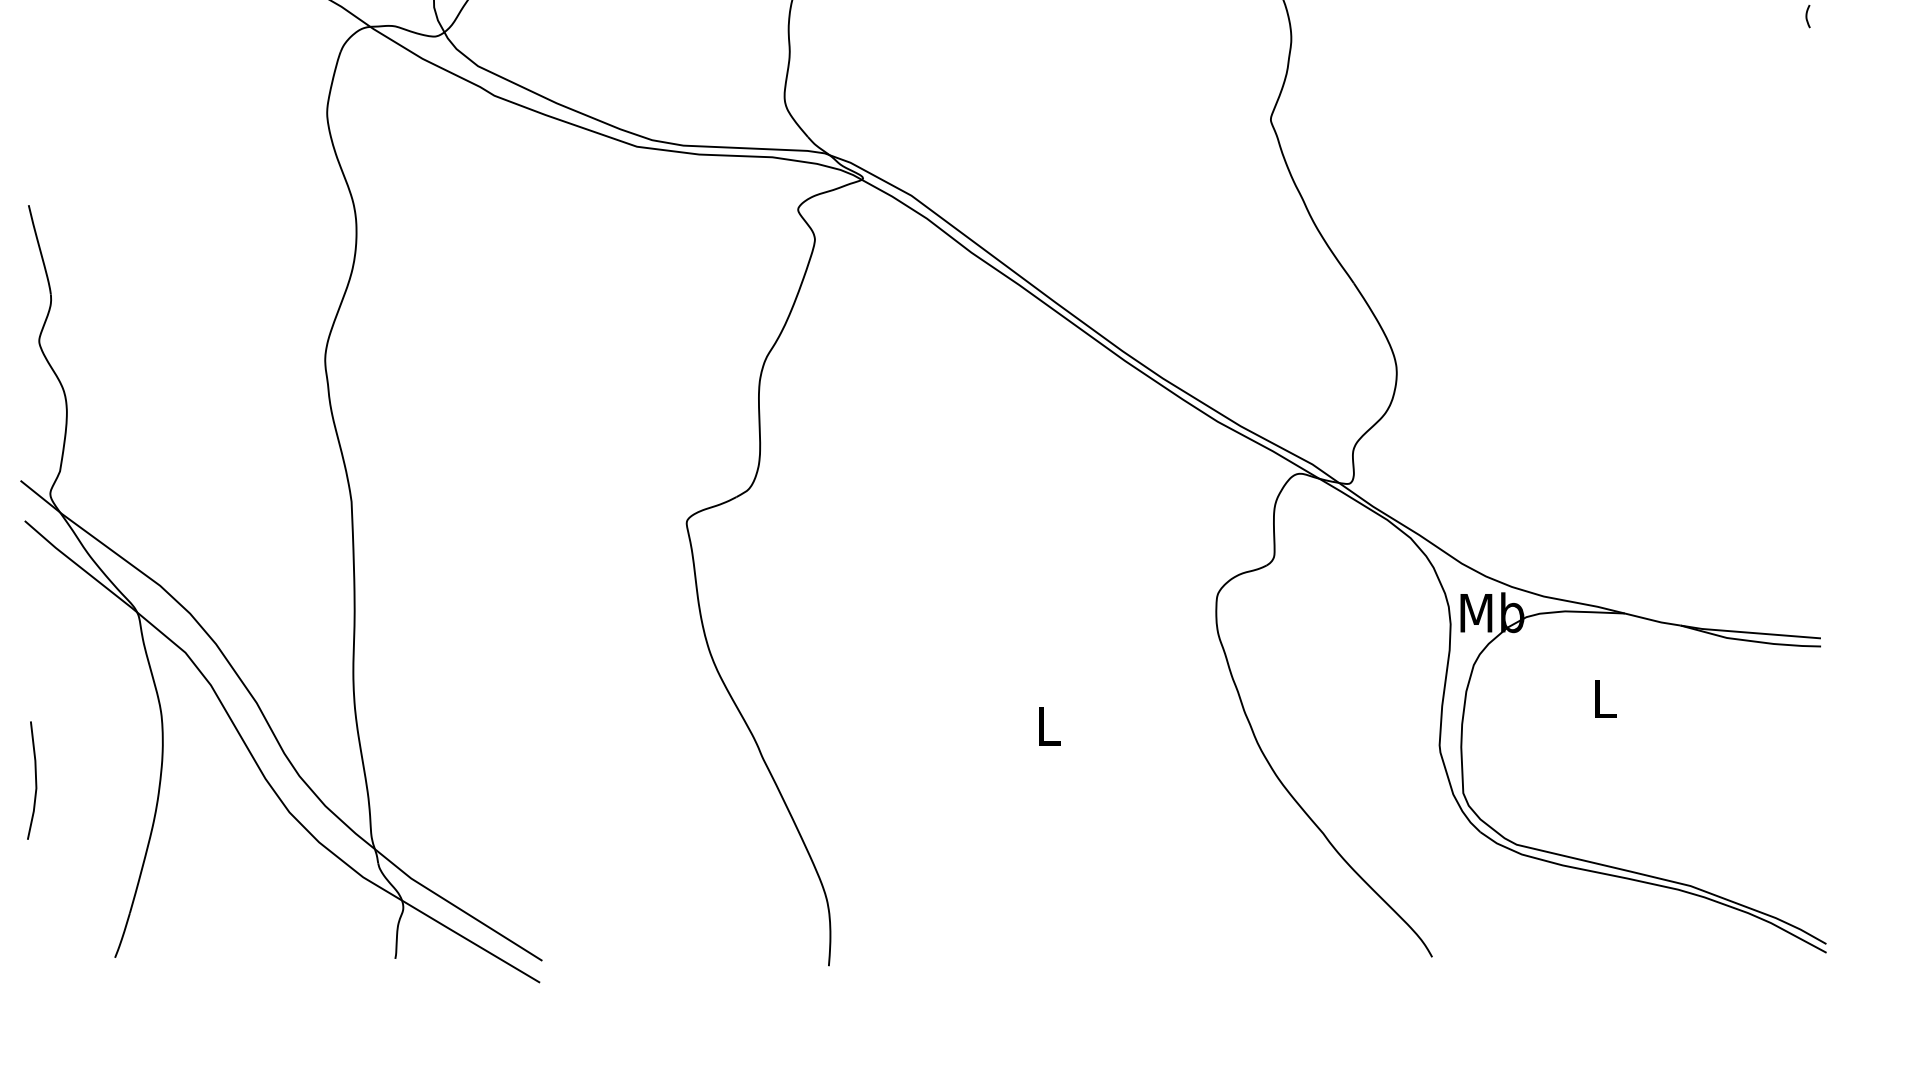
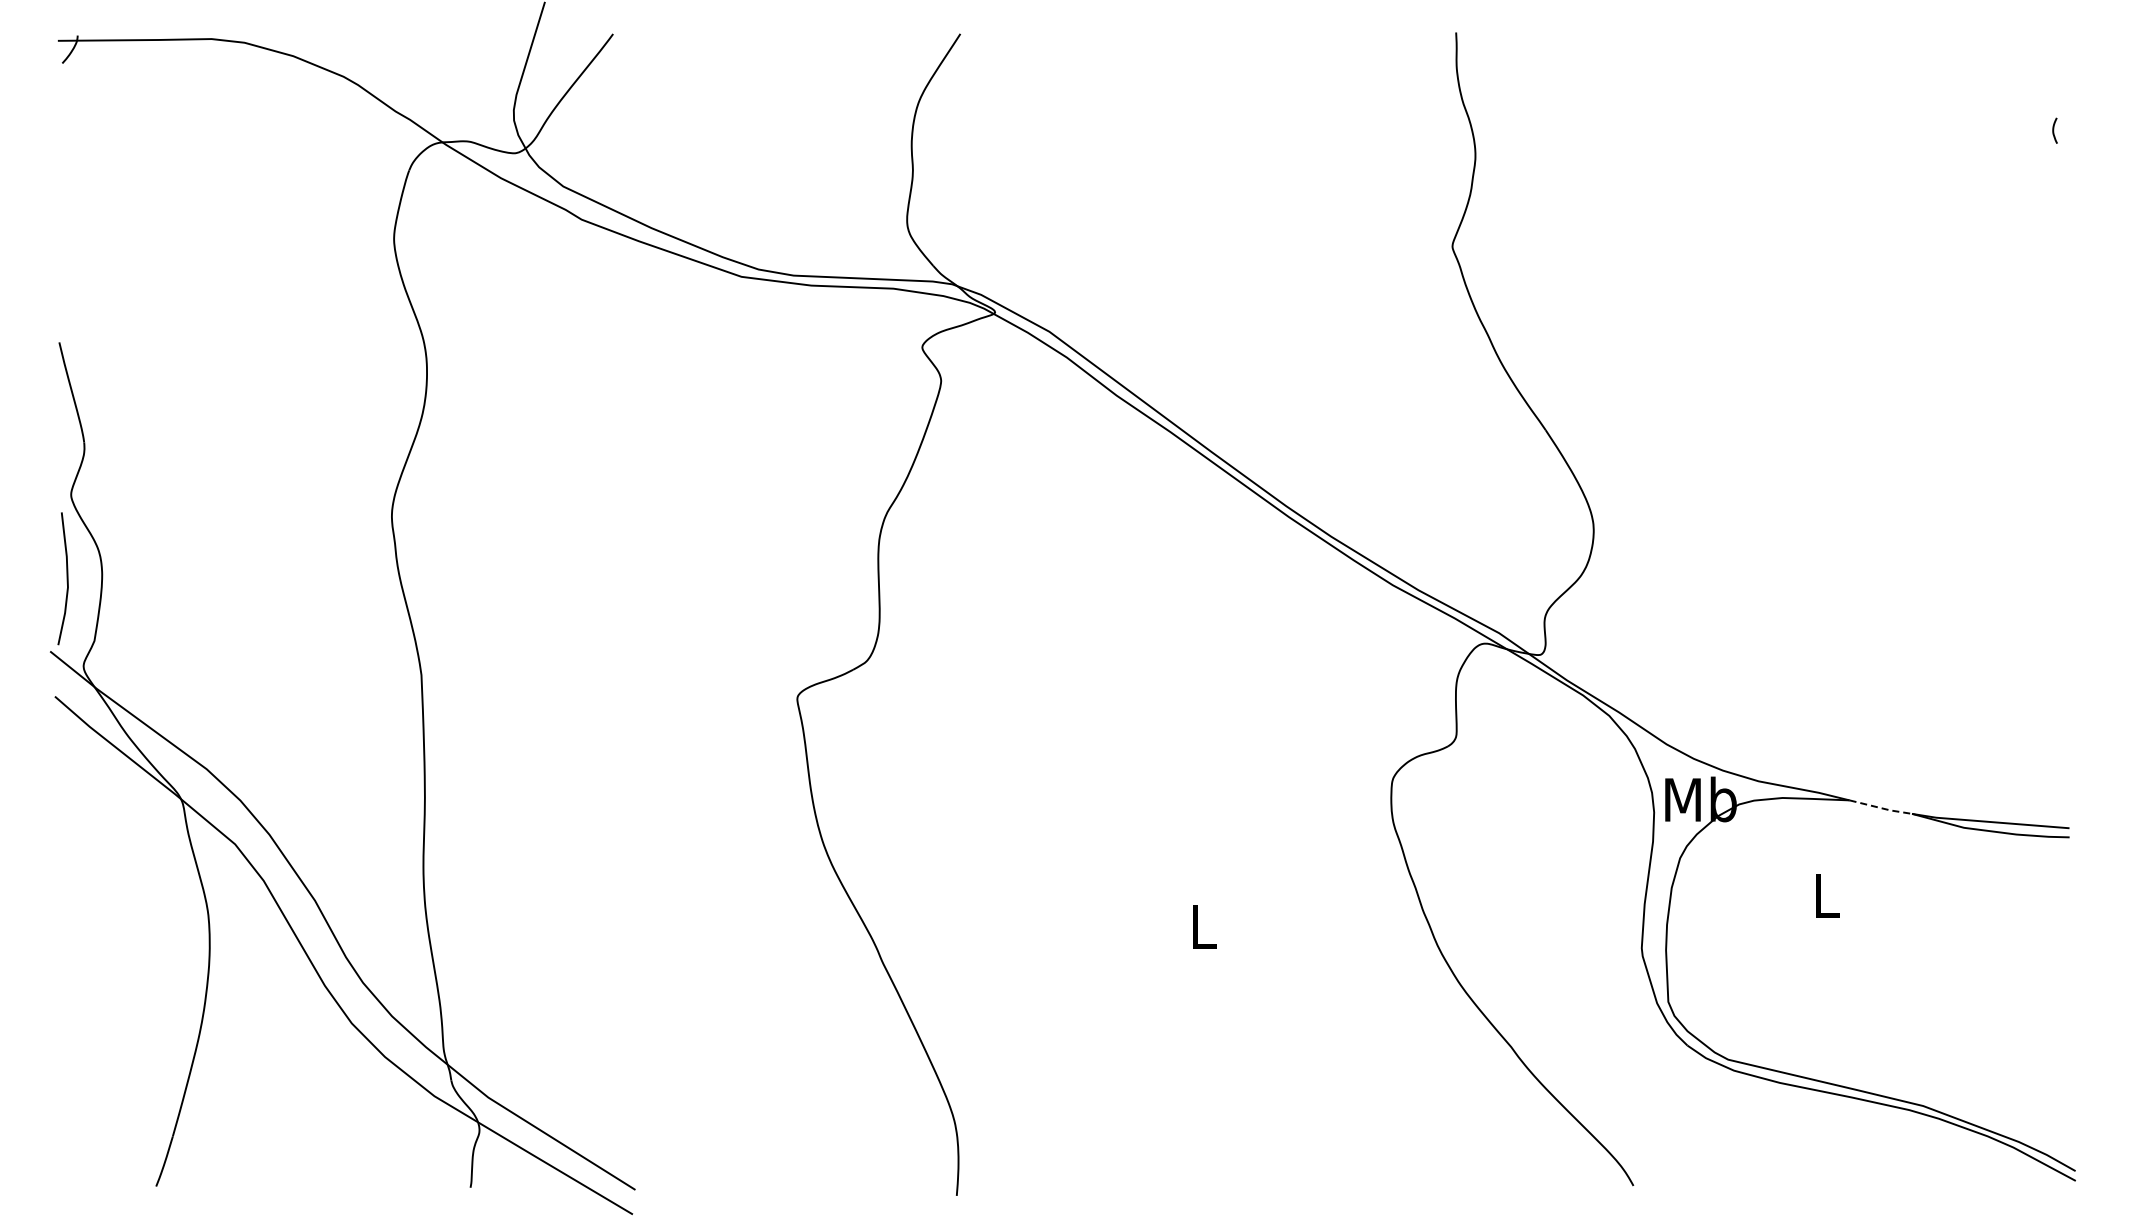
line: (1652, 620) -> (1880, 808), solid -> dashed
line: (35, 780) -> (66, 578), moved

